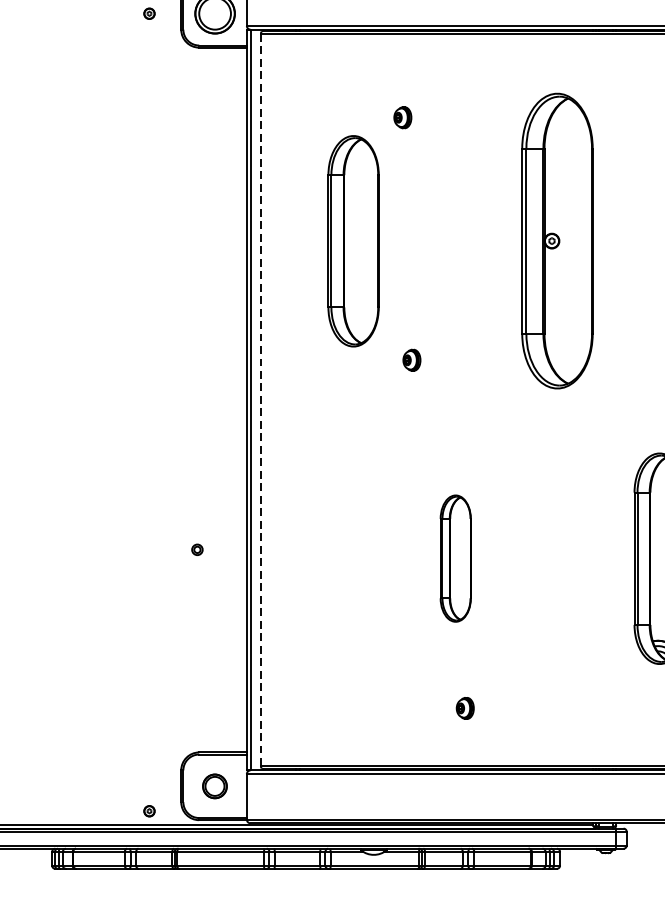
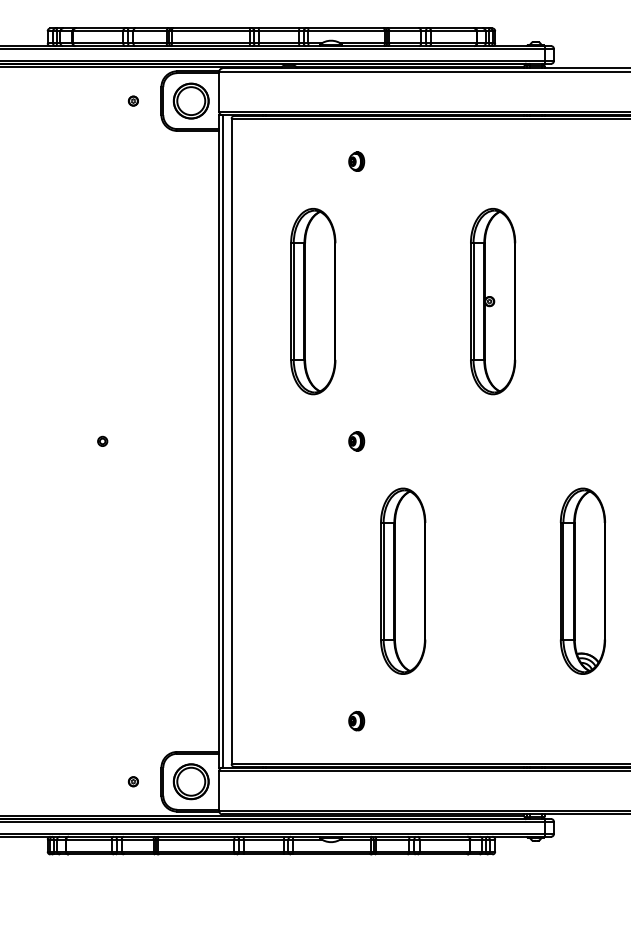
part: (402, 117) -> (356, 161), moved
part: (558, 241) -> (493, 301), size x0.71
part: (411, 360) -> (356, 441), moved
line: (260, 400) -> (231, 441), dashed -> solid
part: (197, 548) -> (102, 440), moved
part: (455, 557) -> (403, 580), size x1.67
part: (465, 707) -> (356, 720), moved
part: (214, 786) -> (190, 781), size x1.67
part: (148, 810) -> (132, 781), moved

